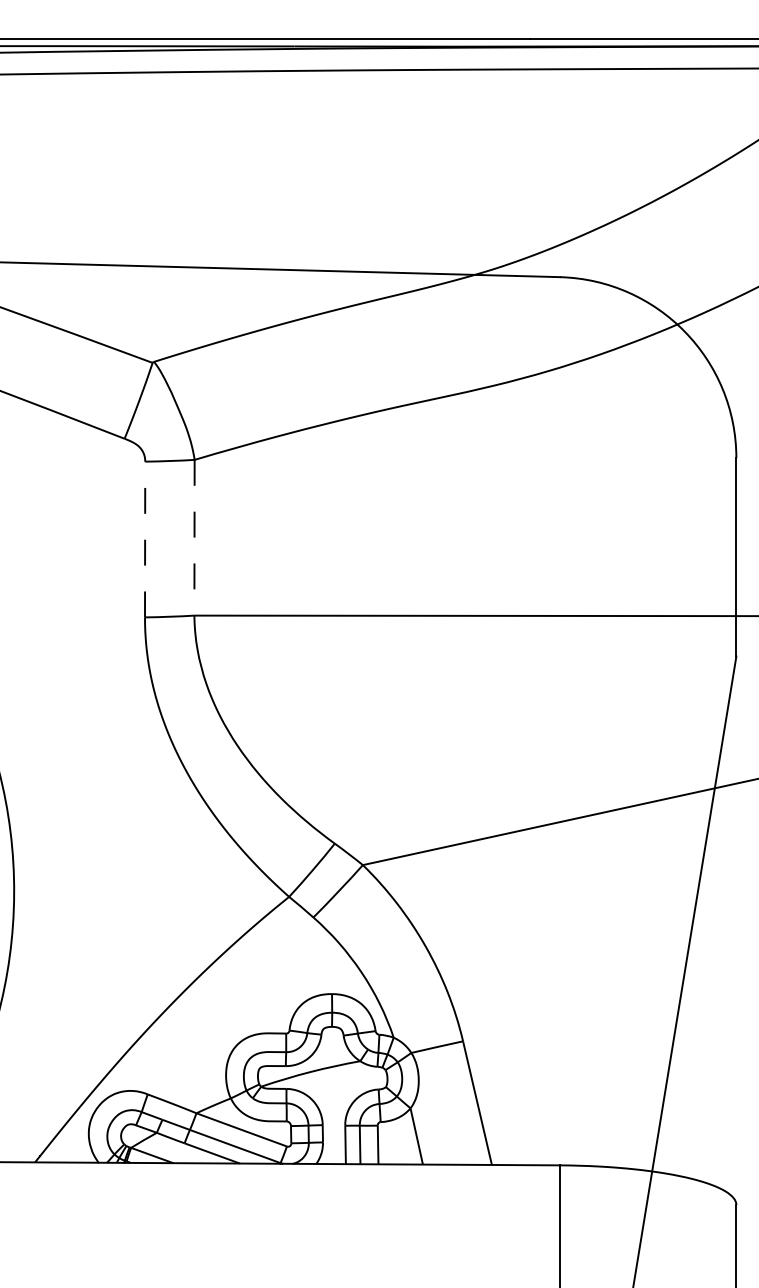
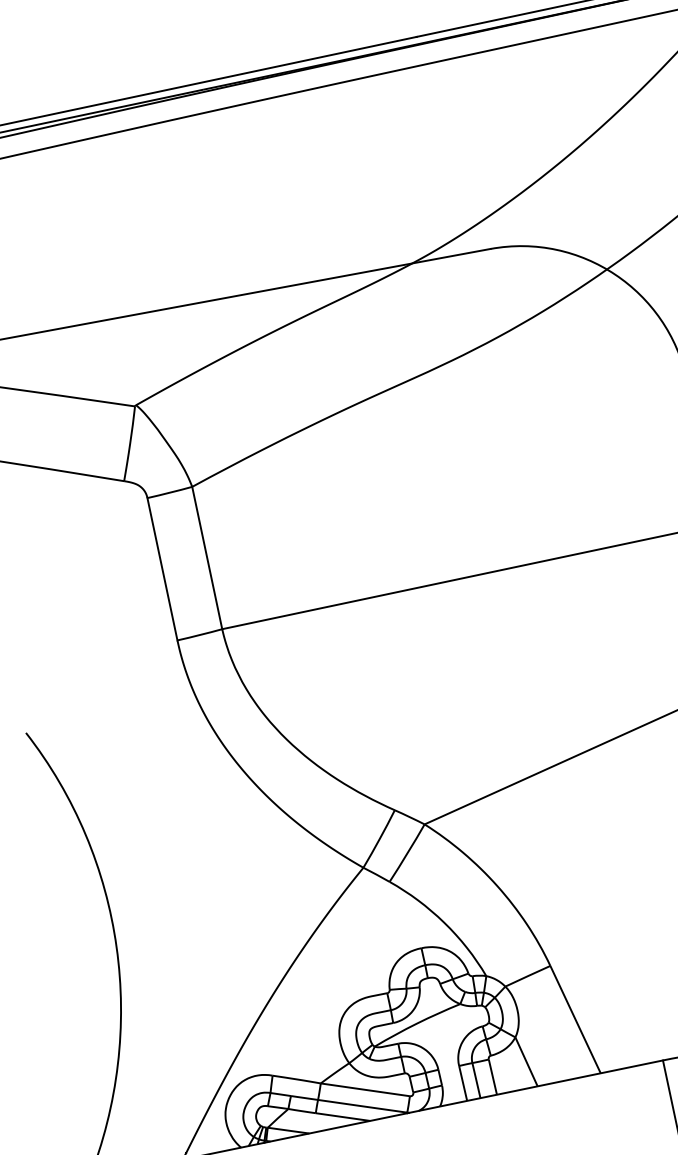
line: (194, 537) -> (207, 557), dashed -> solid
line: (145, 539) -> (162, 569), dashed -> solid

